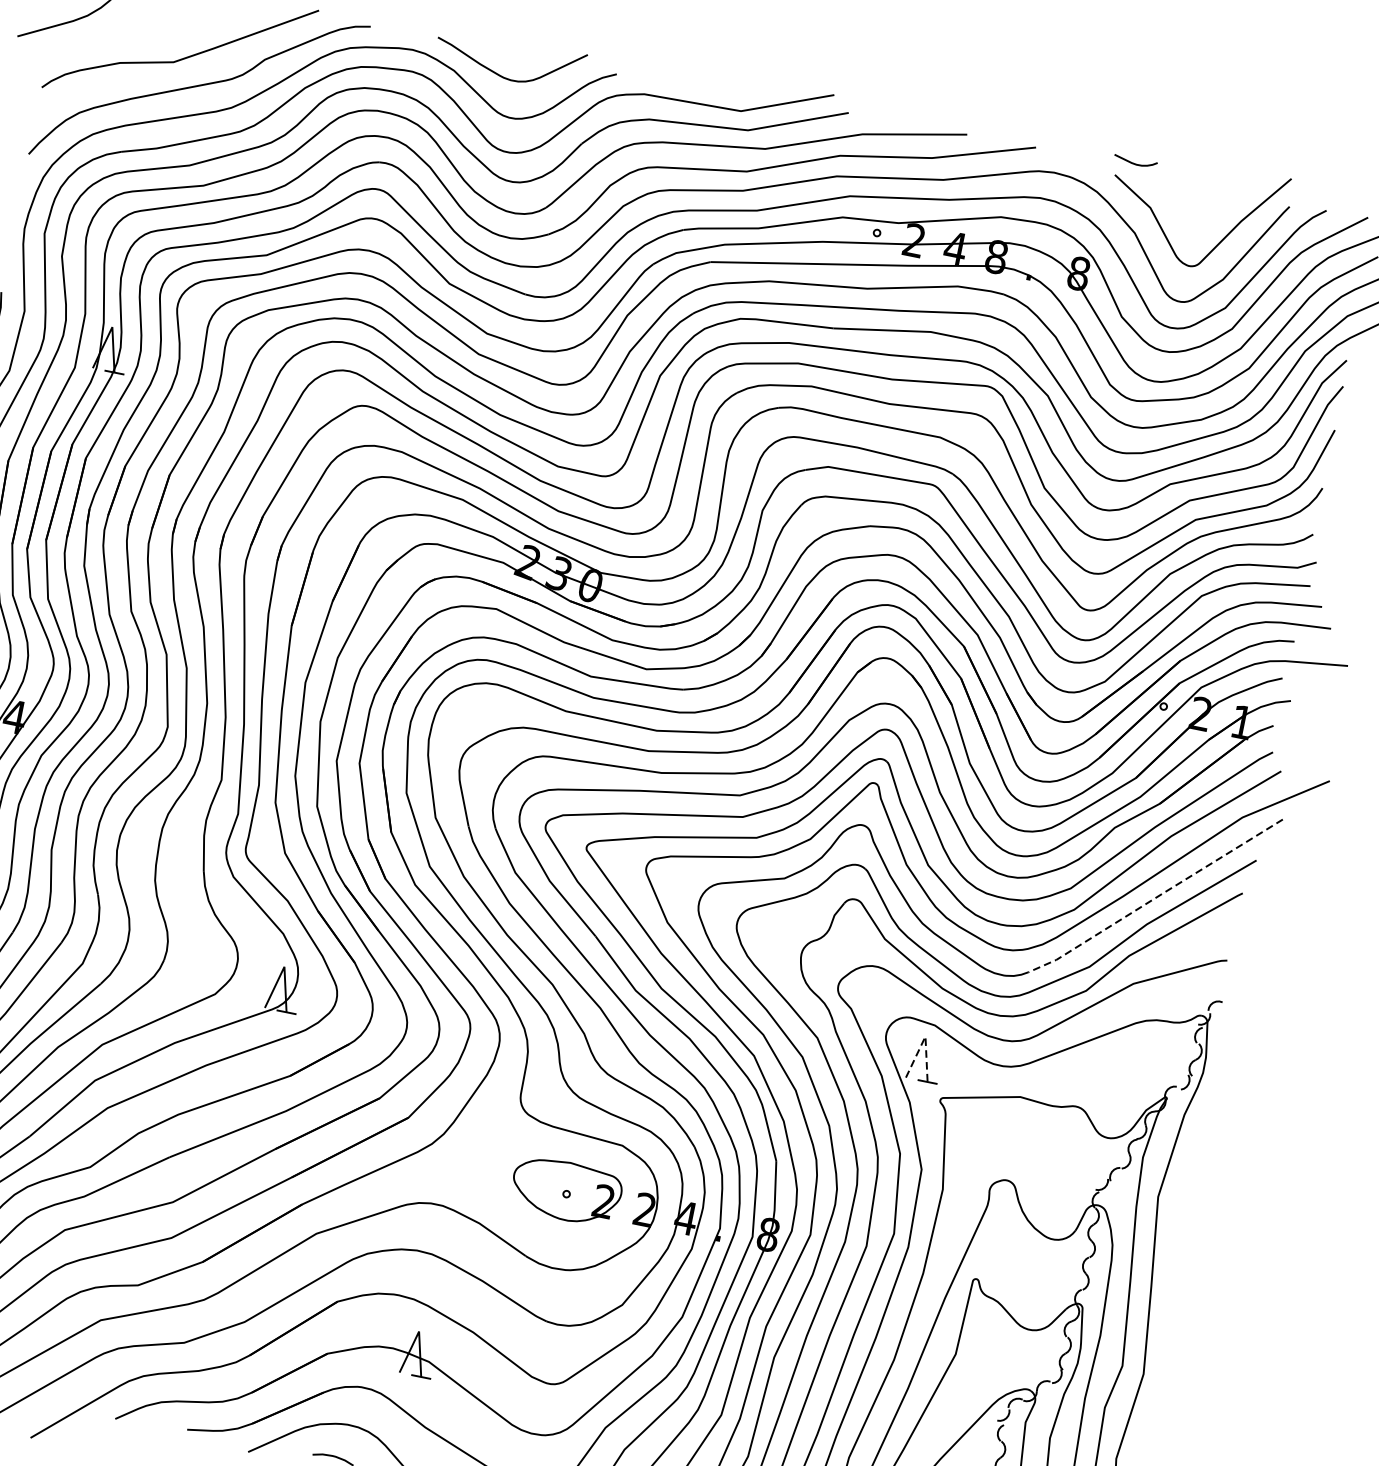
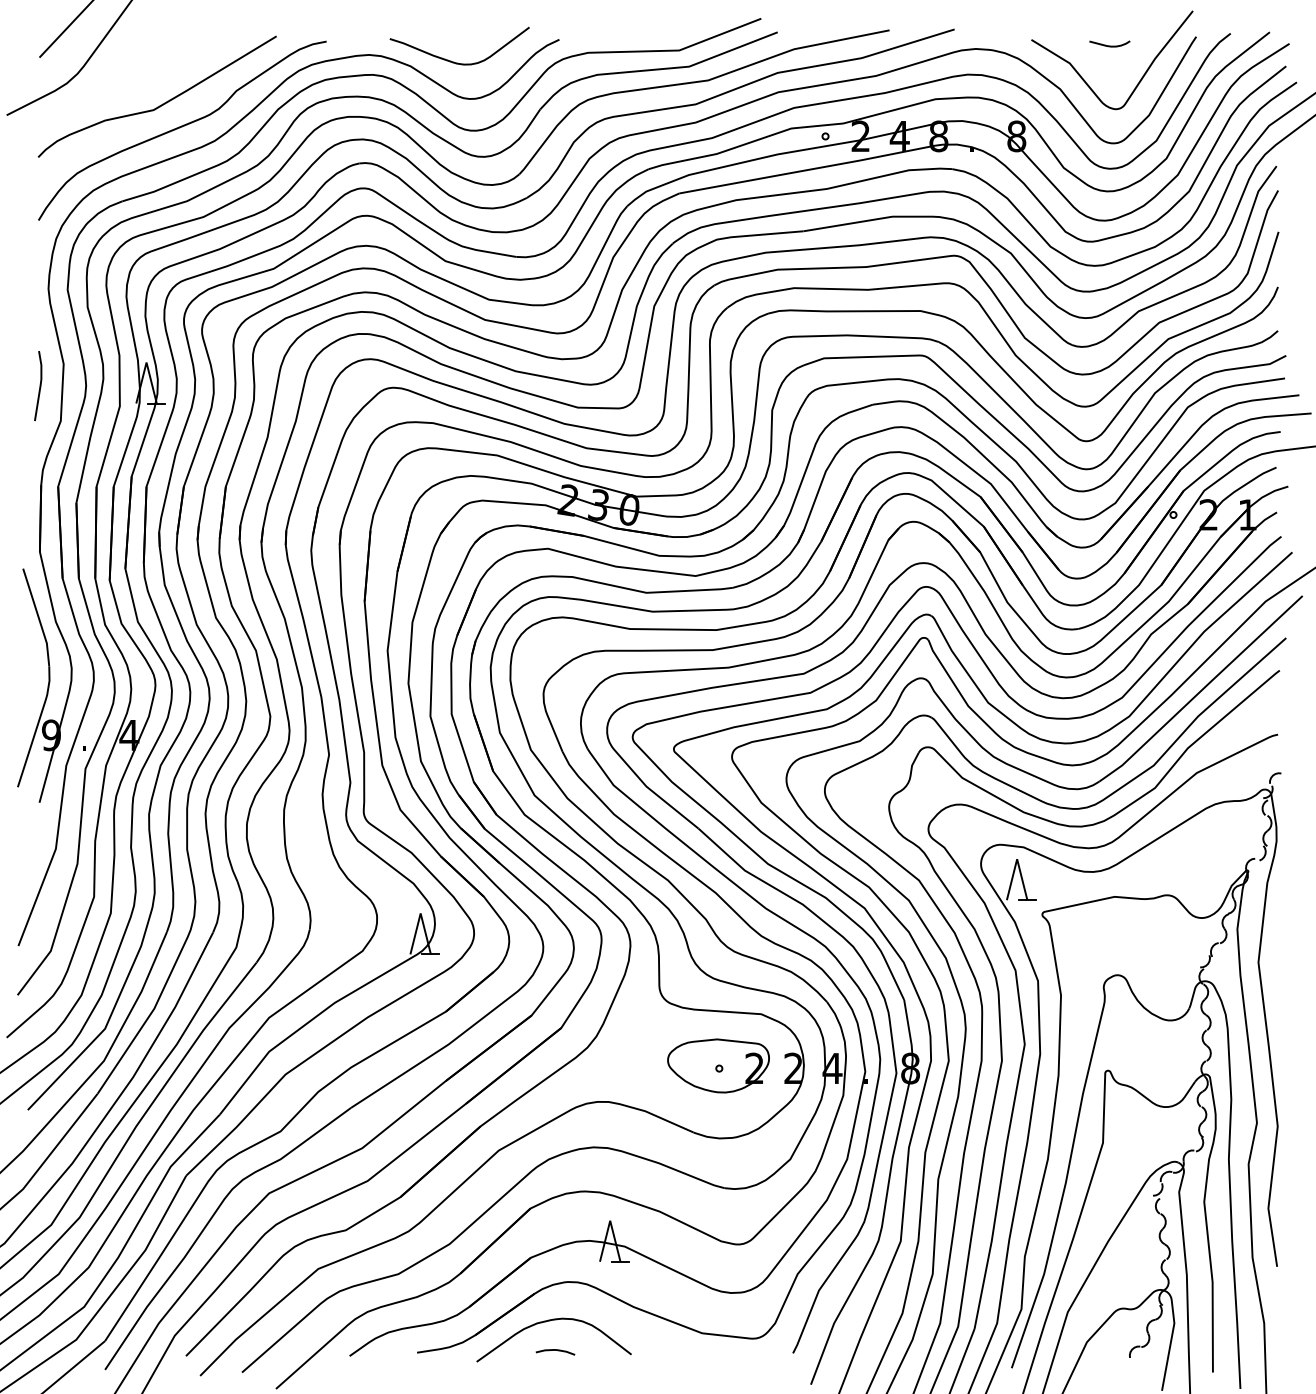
curve: (1134, 163) -> (1109, 45), moved
line: (1155, 897) -> (1201, 690), dashed -> solid
line: (925, 1036) -> (1017, 859), dashed -> solid

